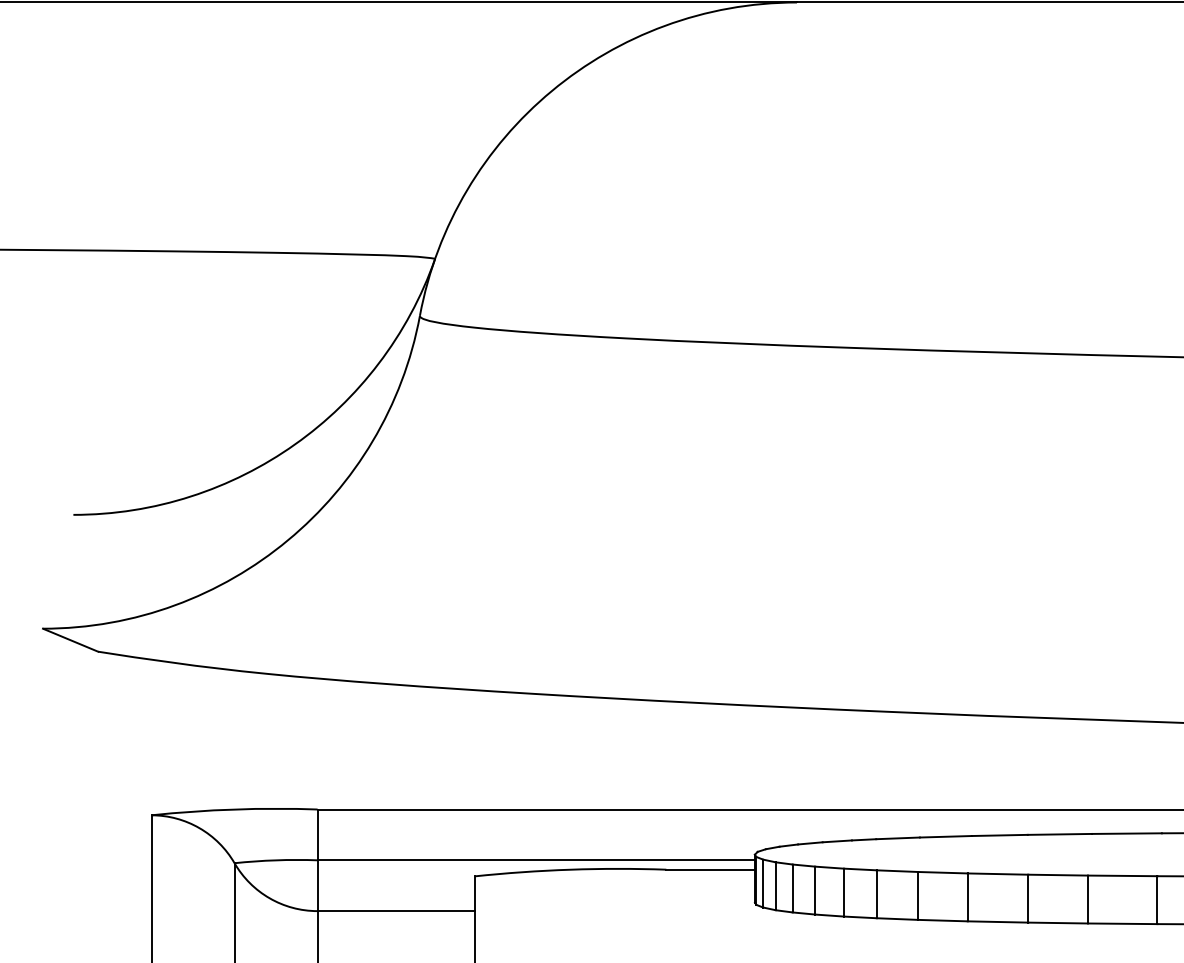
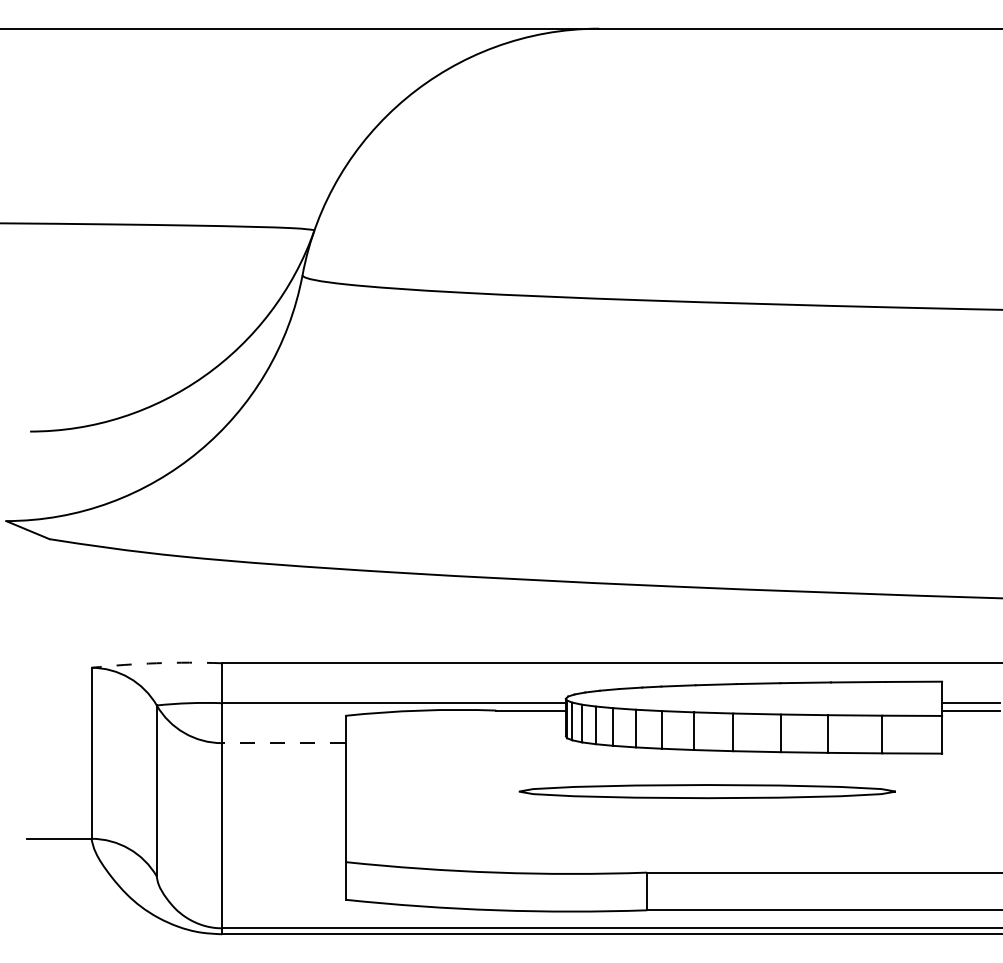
arc: (234, 809) -> (156, 663), solid -> dashed
line: (395, 911) -> (283, 743), solid -> dashed

